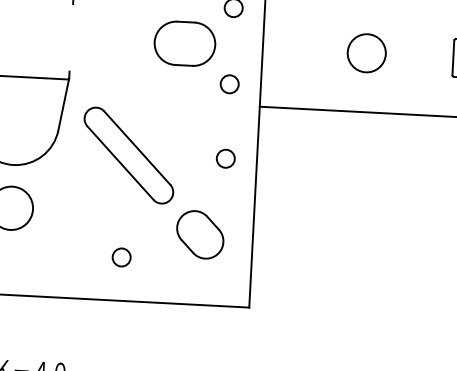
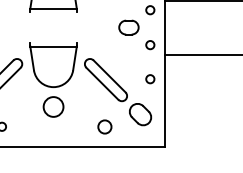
part: (184, 43) -> (128, 27), size x0.7
circle: (365, 52) -> (211, 27), removed
circle: (122, 256) -> (105, 126), size x1.6

